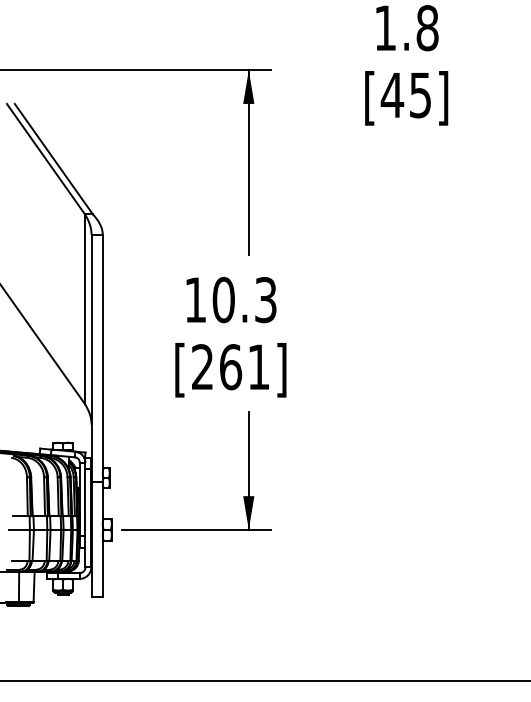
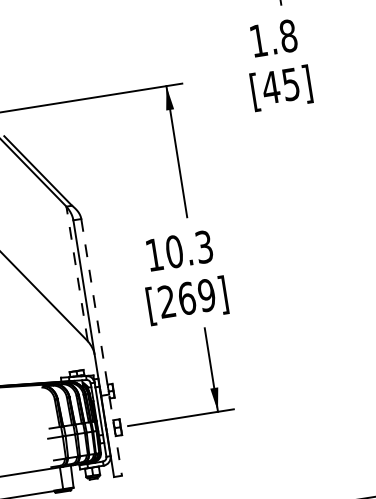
line: (85, 309) -> (77, 274), solid -> dashed
text: (258, 367) -> (206, 295), [261] -> [269]
line: (102, 416) -> (101, 347), solid -> dashed

